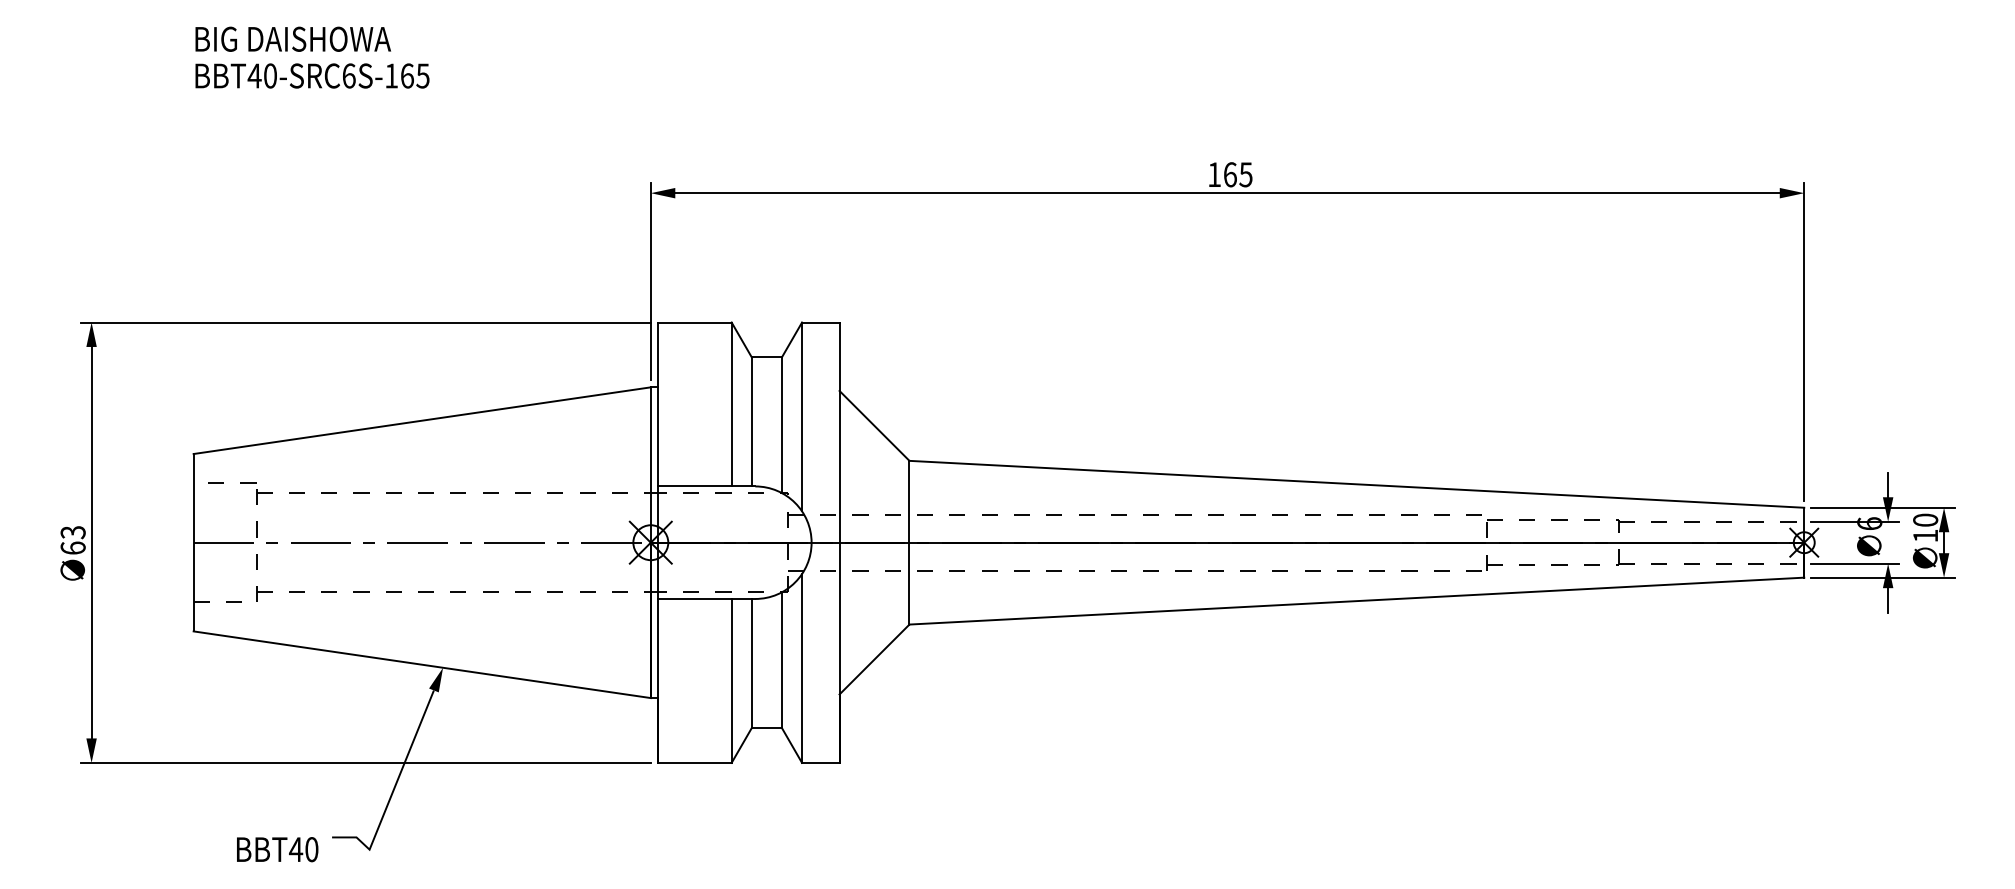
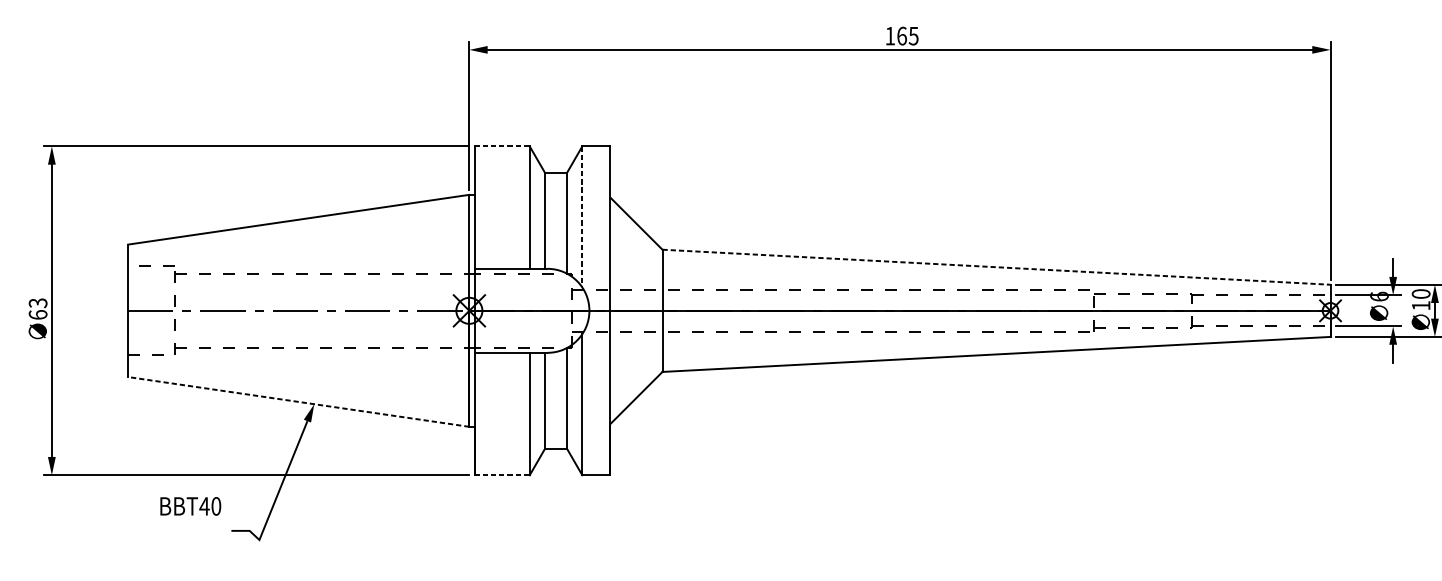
line: (694, 322) -> (502, 146), solid -> dashed
line: (802, 417) -> (582, 217), solid -> dashed
line: (1357, 484) -> (997, 267), solid -> dashed
line: (421, 664) -> (298, 401), solid -> dashed
line: (694, 762) -> (502, 474), solid -> dashed
text: (277, 849) -> (190, 506), moved

